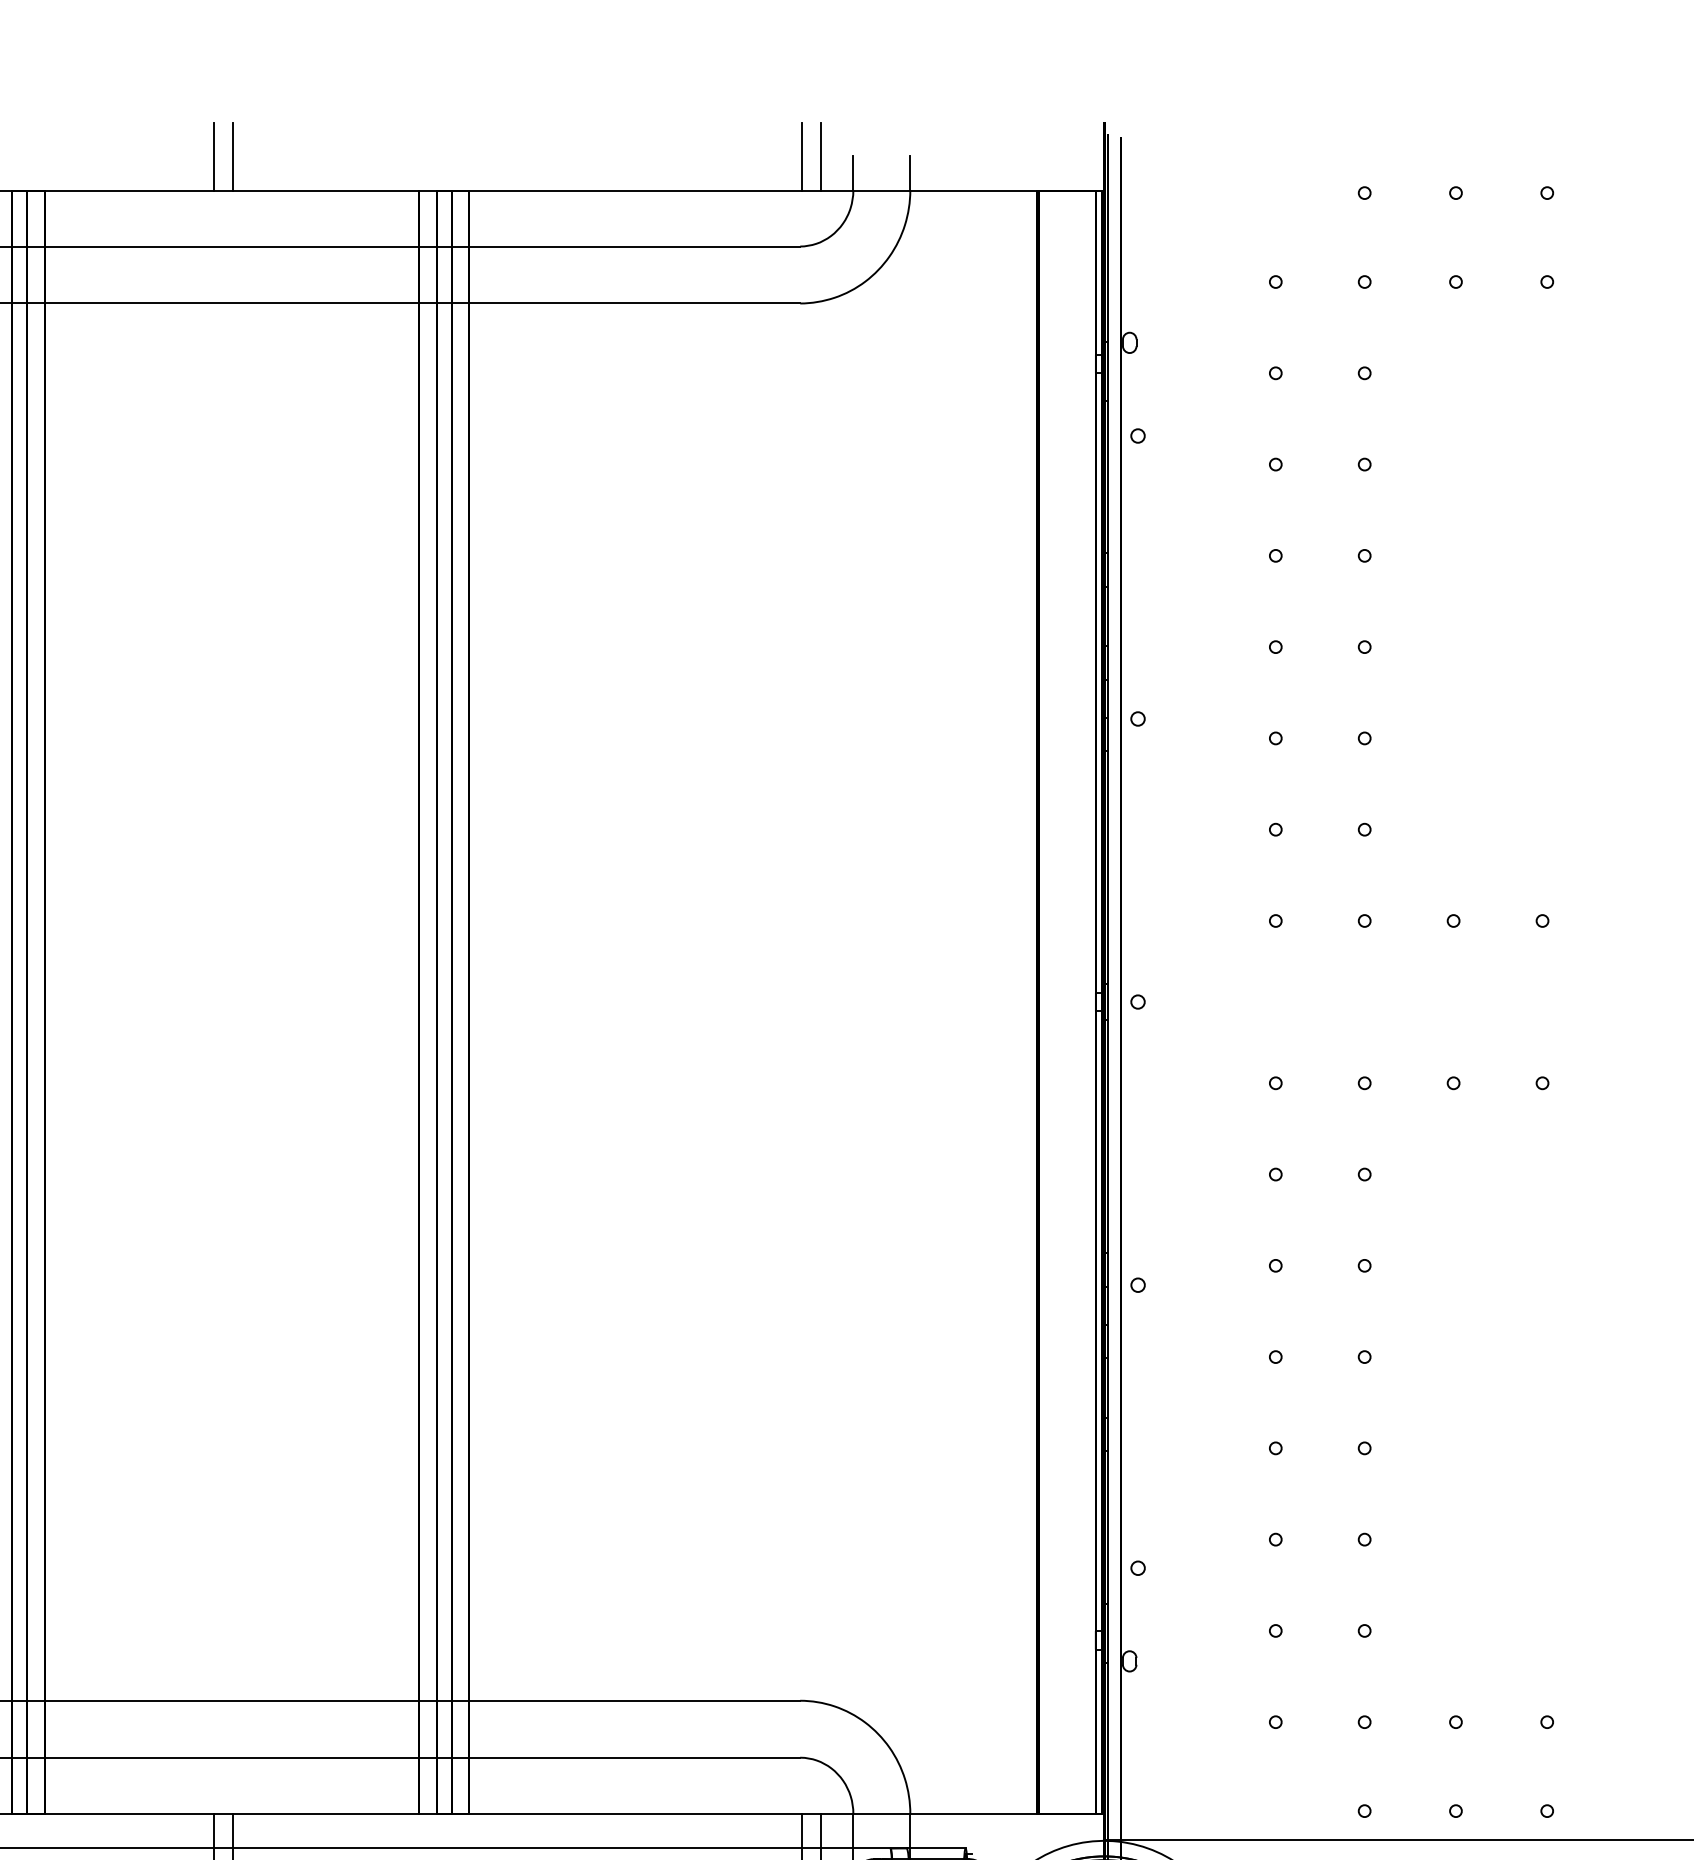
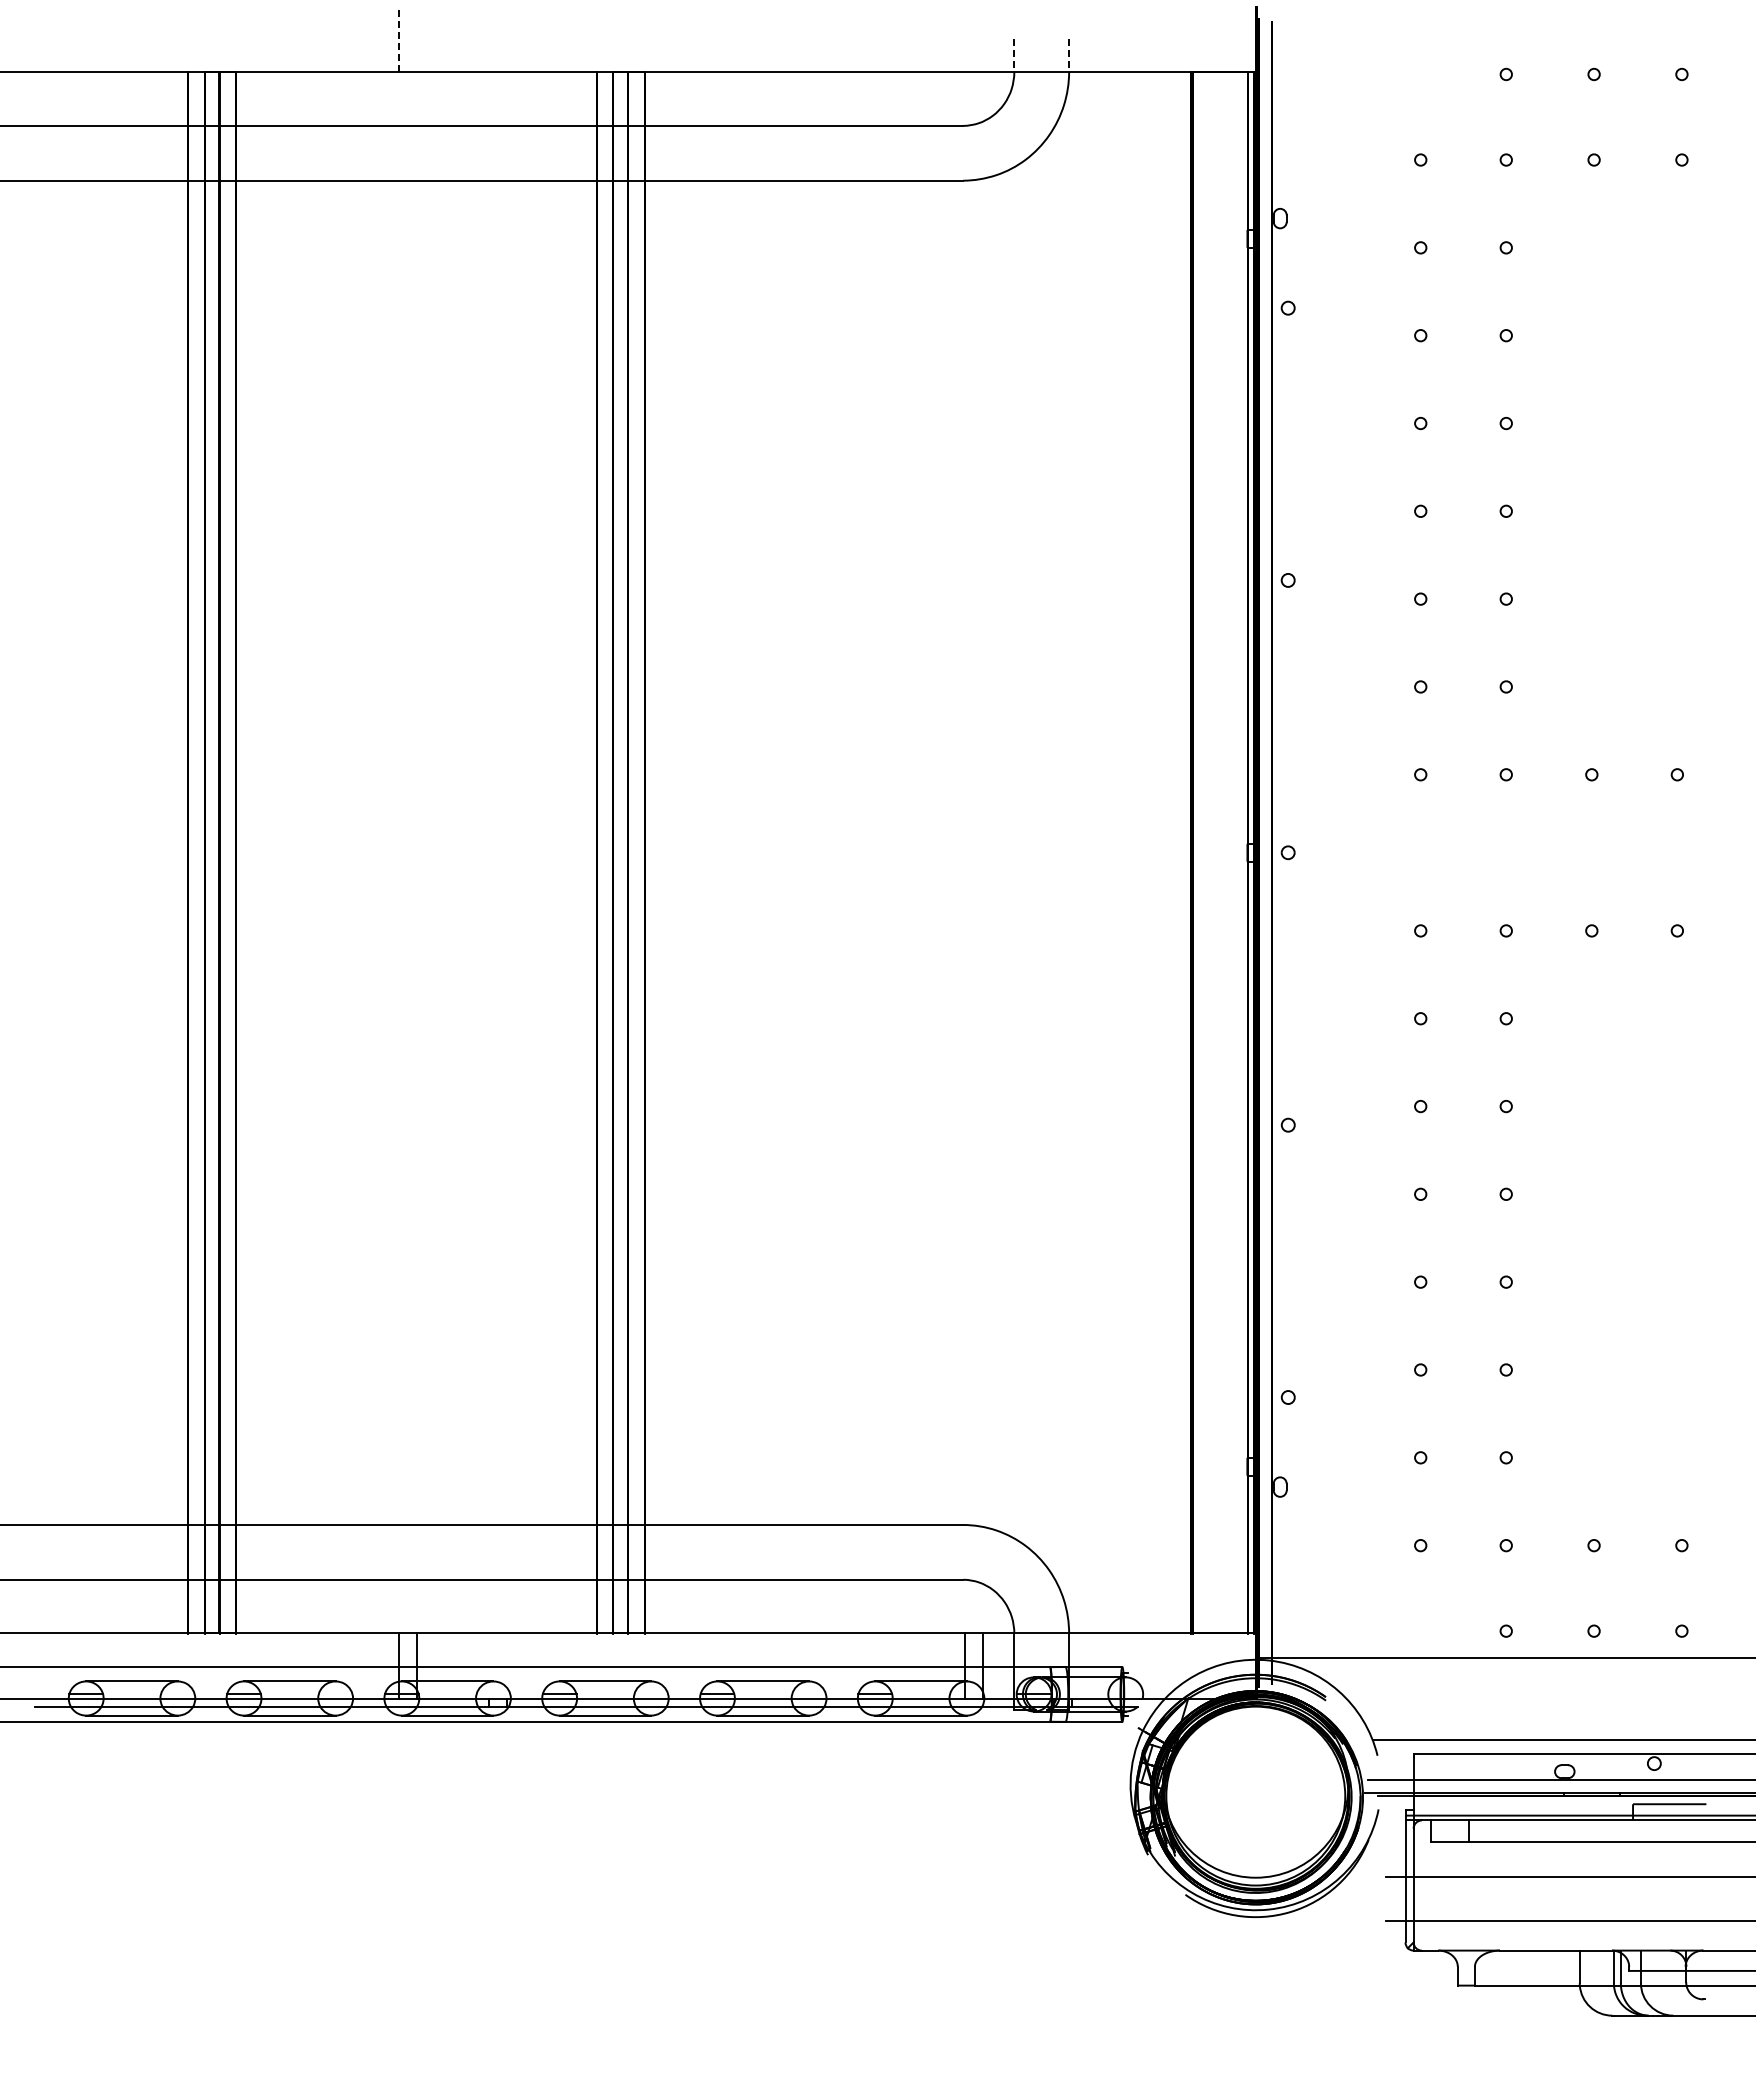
line: (214, 156) -> (399, 39), solid -> dashed
line: (233, 156) -> (417, 39), removed
line: (801, 156) -> (964, 39), removed
line: (820, 156) -> (982, 39), removed
line: (853, 173) -> (1014, 55), solid -> dashed
line: (910, 173) -> (1069, 55), solid -> dashed

